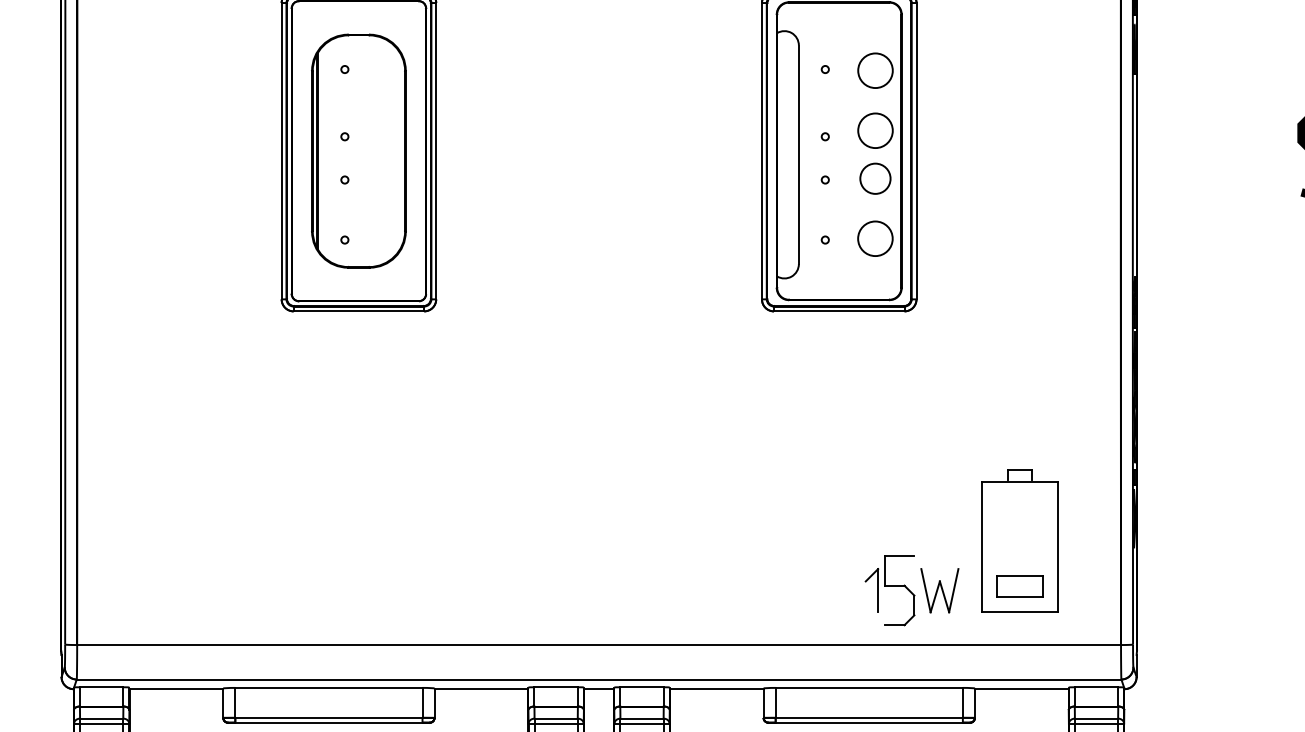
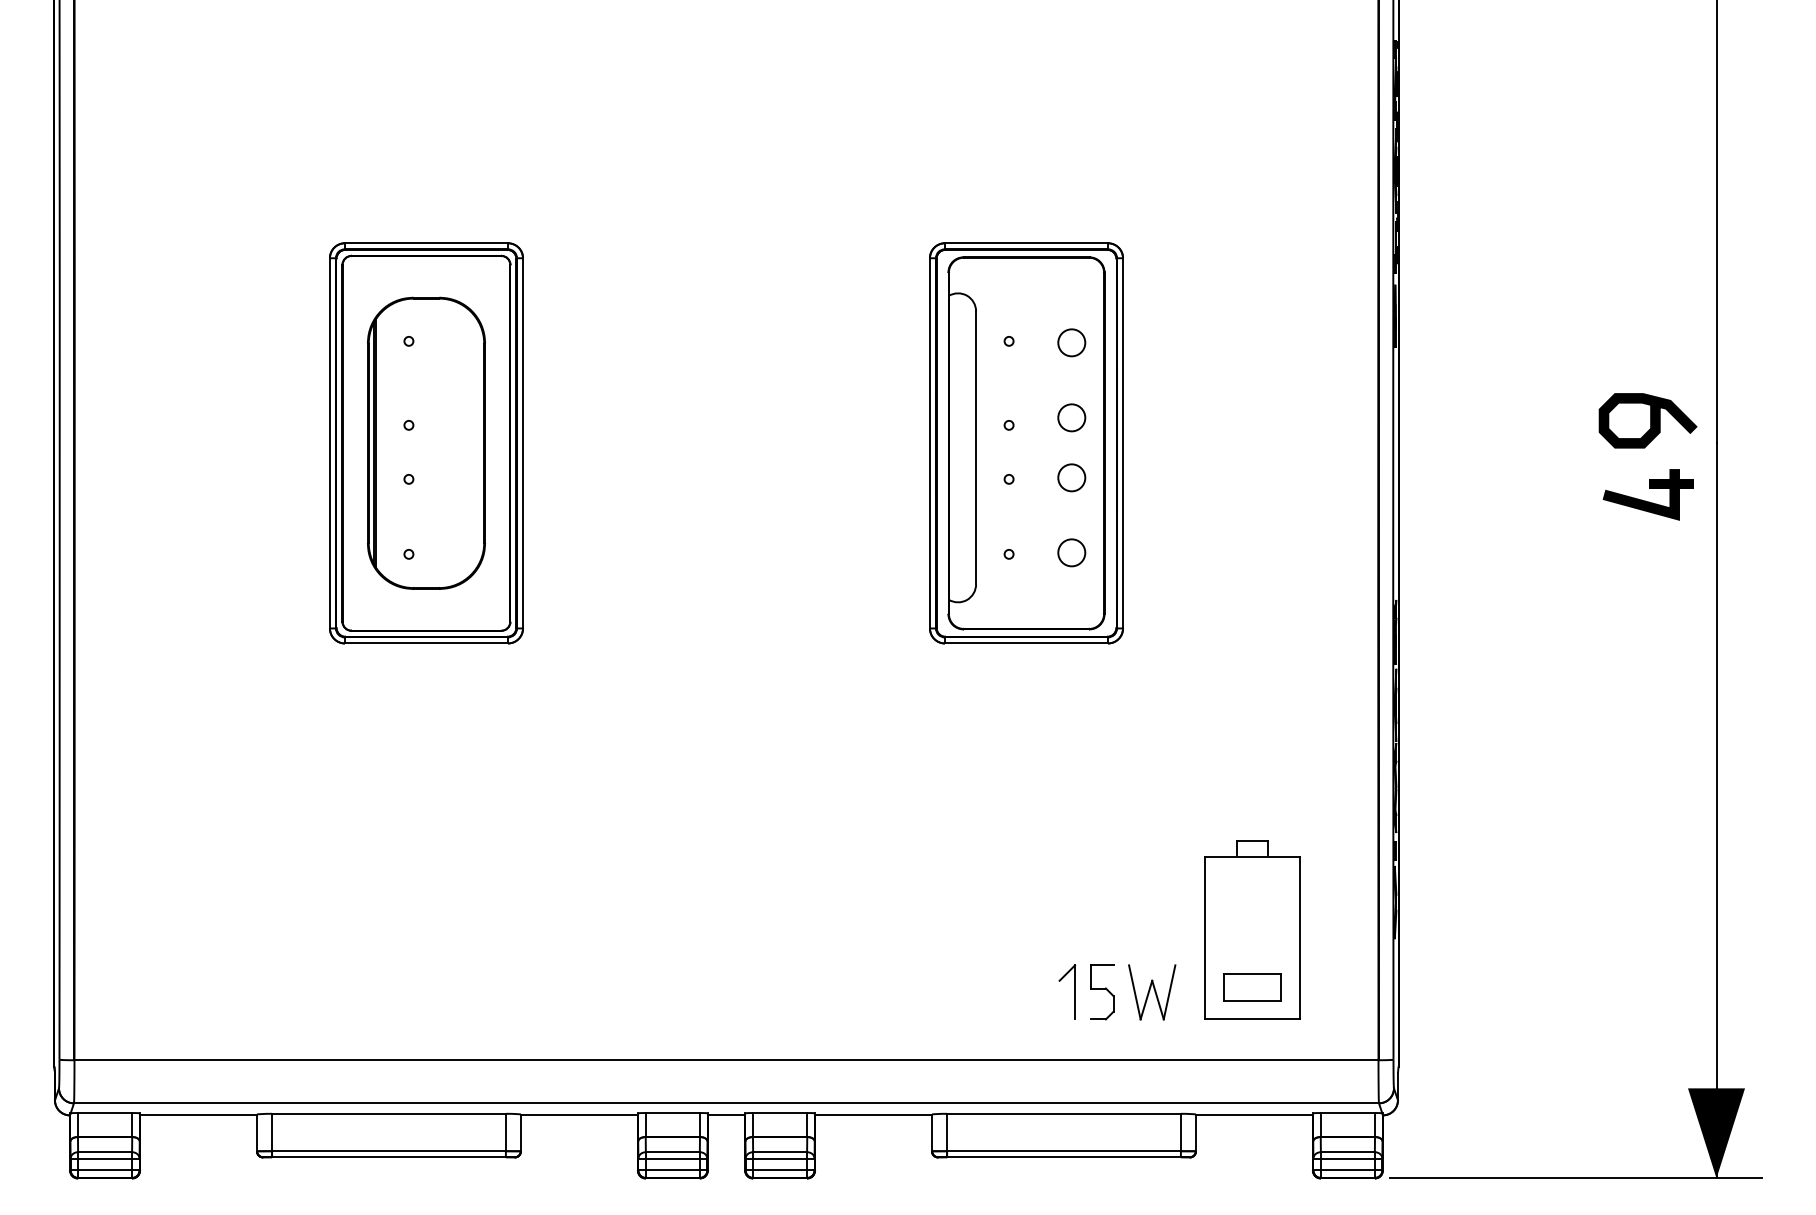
circle: (875, 70) -> (1071, 342), size x0.62
circle: (875, 130) -> (1071, 417), size x0.62
circle: (875, 178) -> (1071, 477), size x0.71
circle: (875, 238) -> (1071, 552), size x0.62
part: (900, 590) -> (1102, 992), size x0.62

